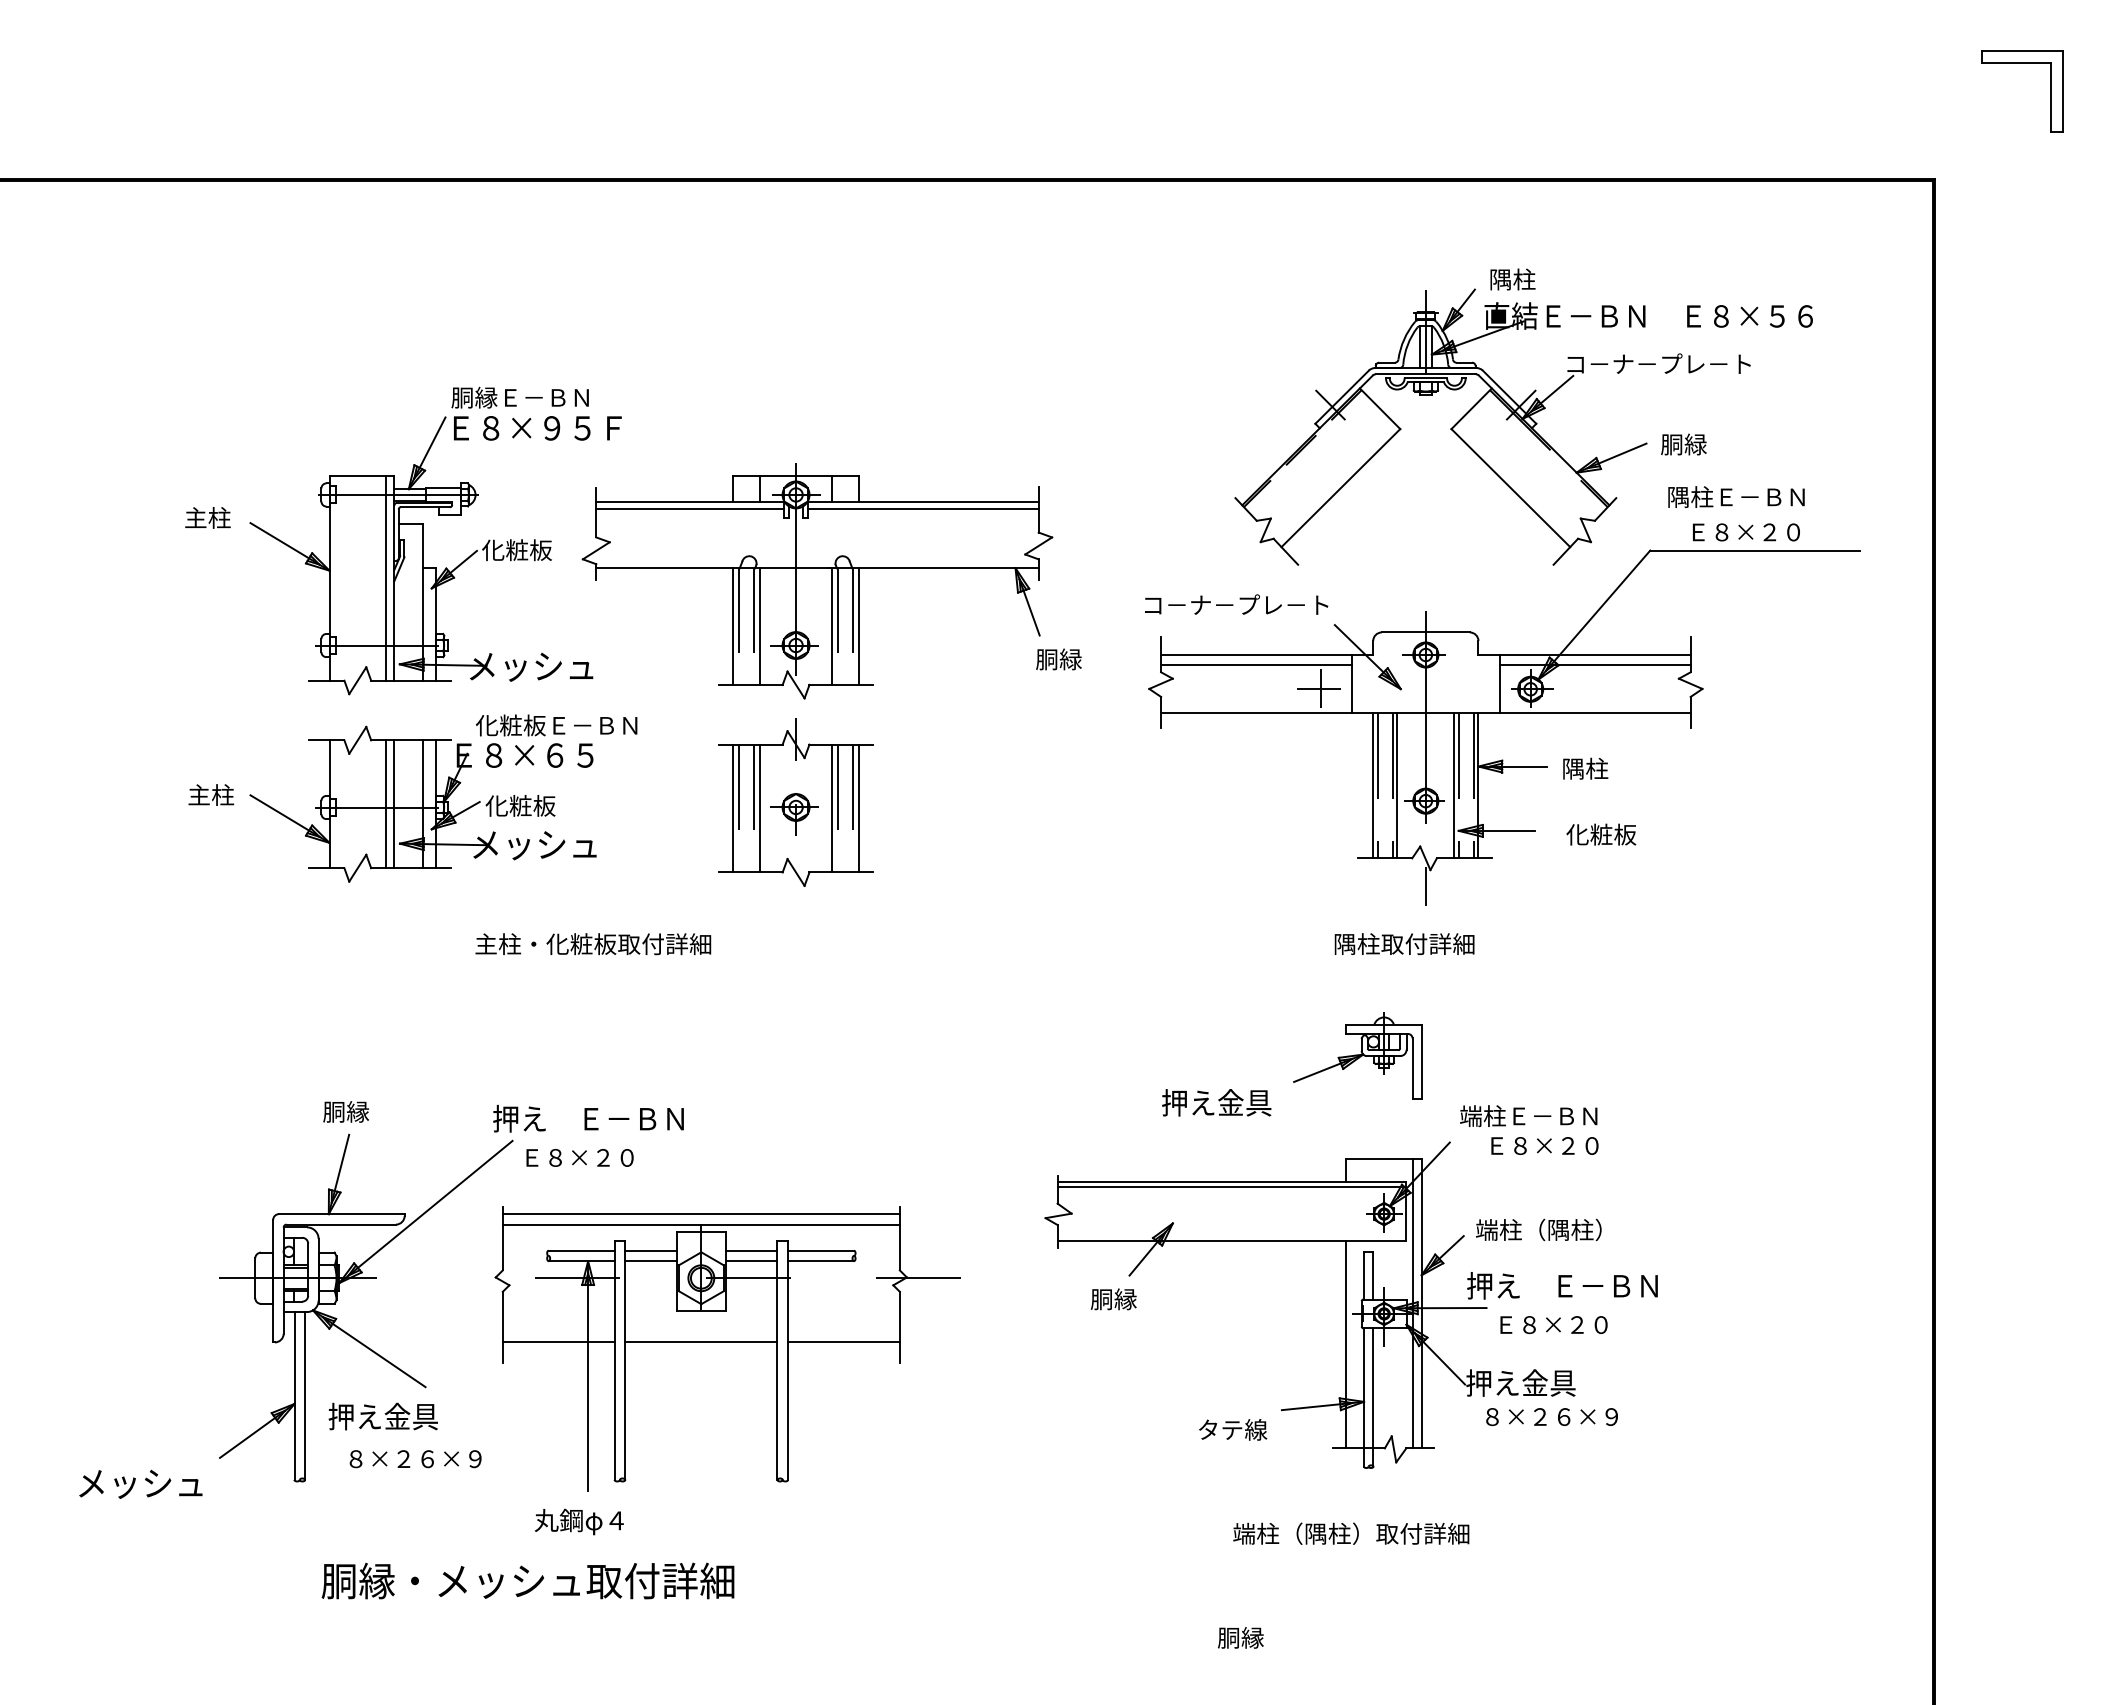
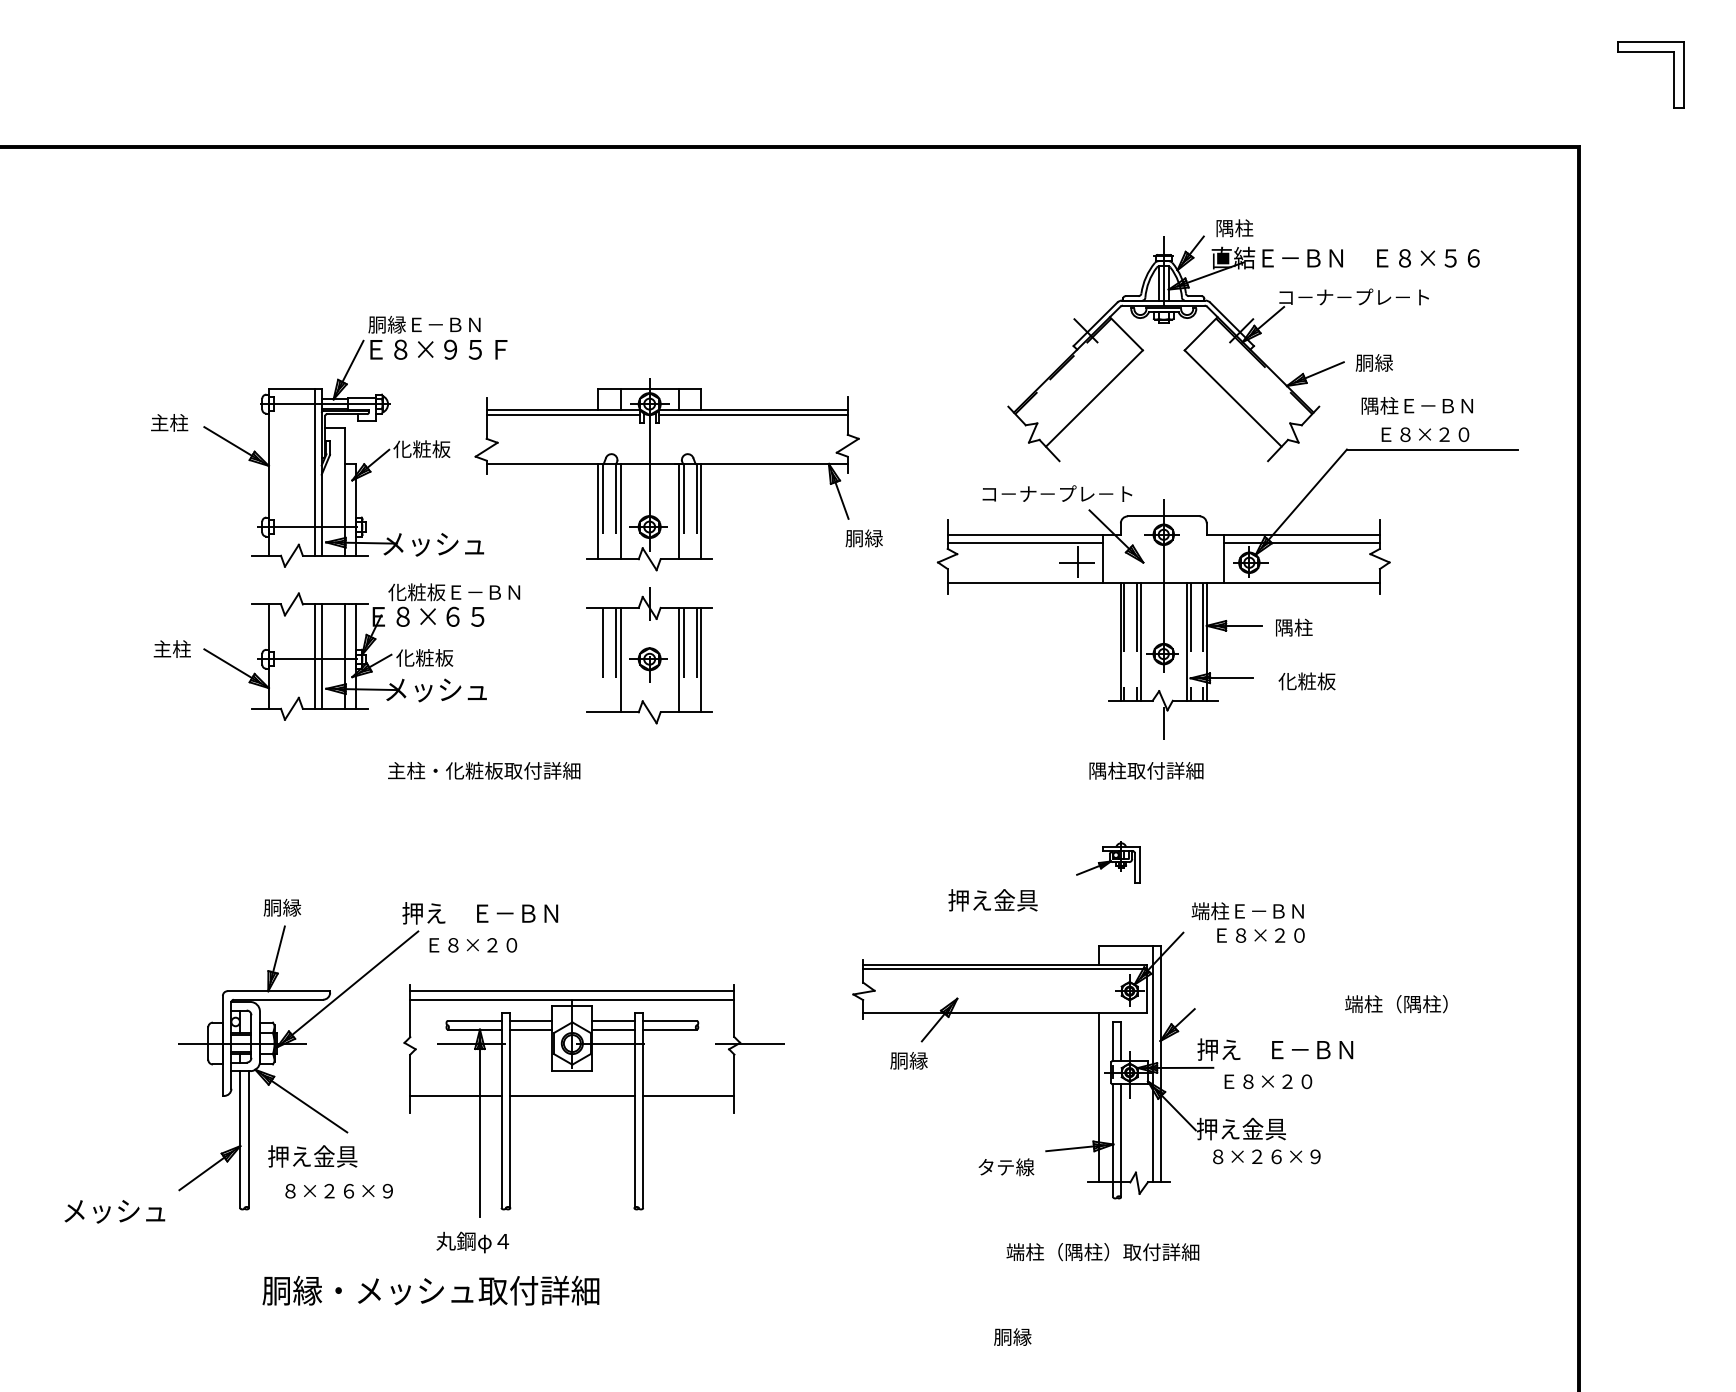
text: (1236, 604) -> (1057, 493), moved
line: (732, 808) -> (597, 660), removed
part: (1357, 1055) -> (1107, 861), size x0.6
text: (1538, 1229) -> (1396, 1003), moved

